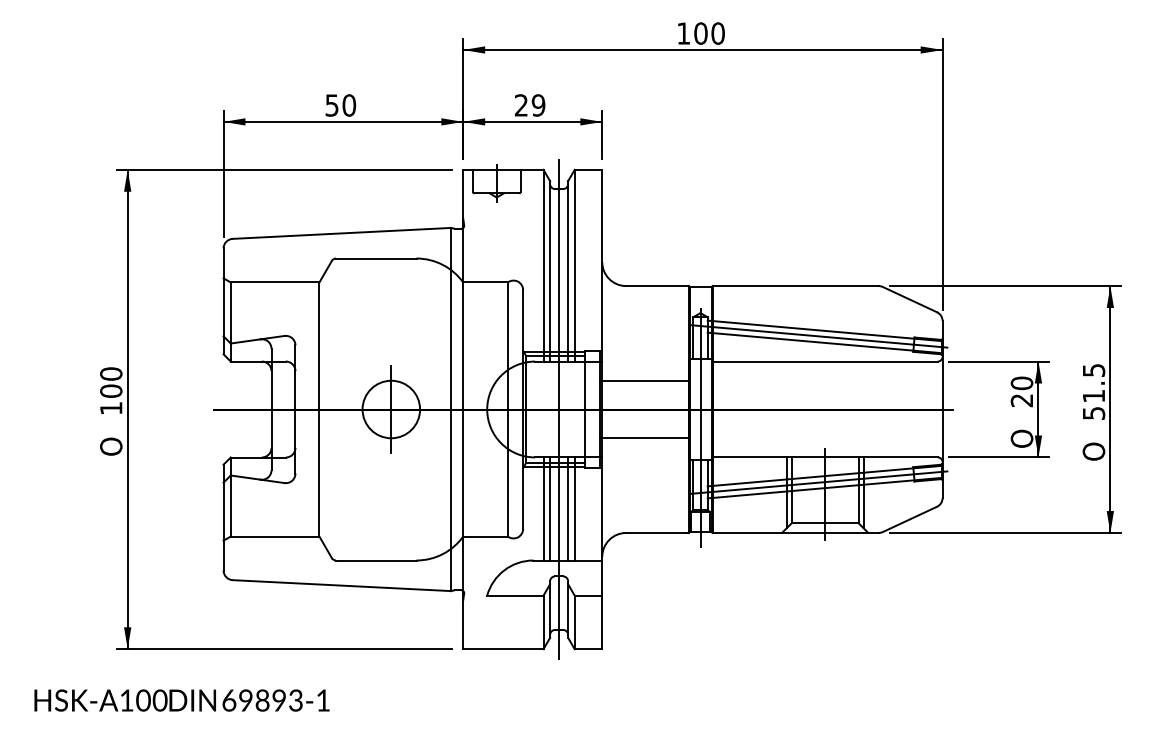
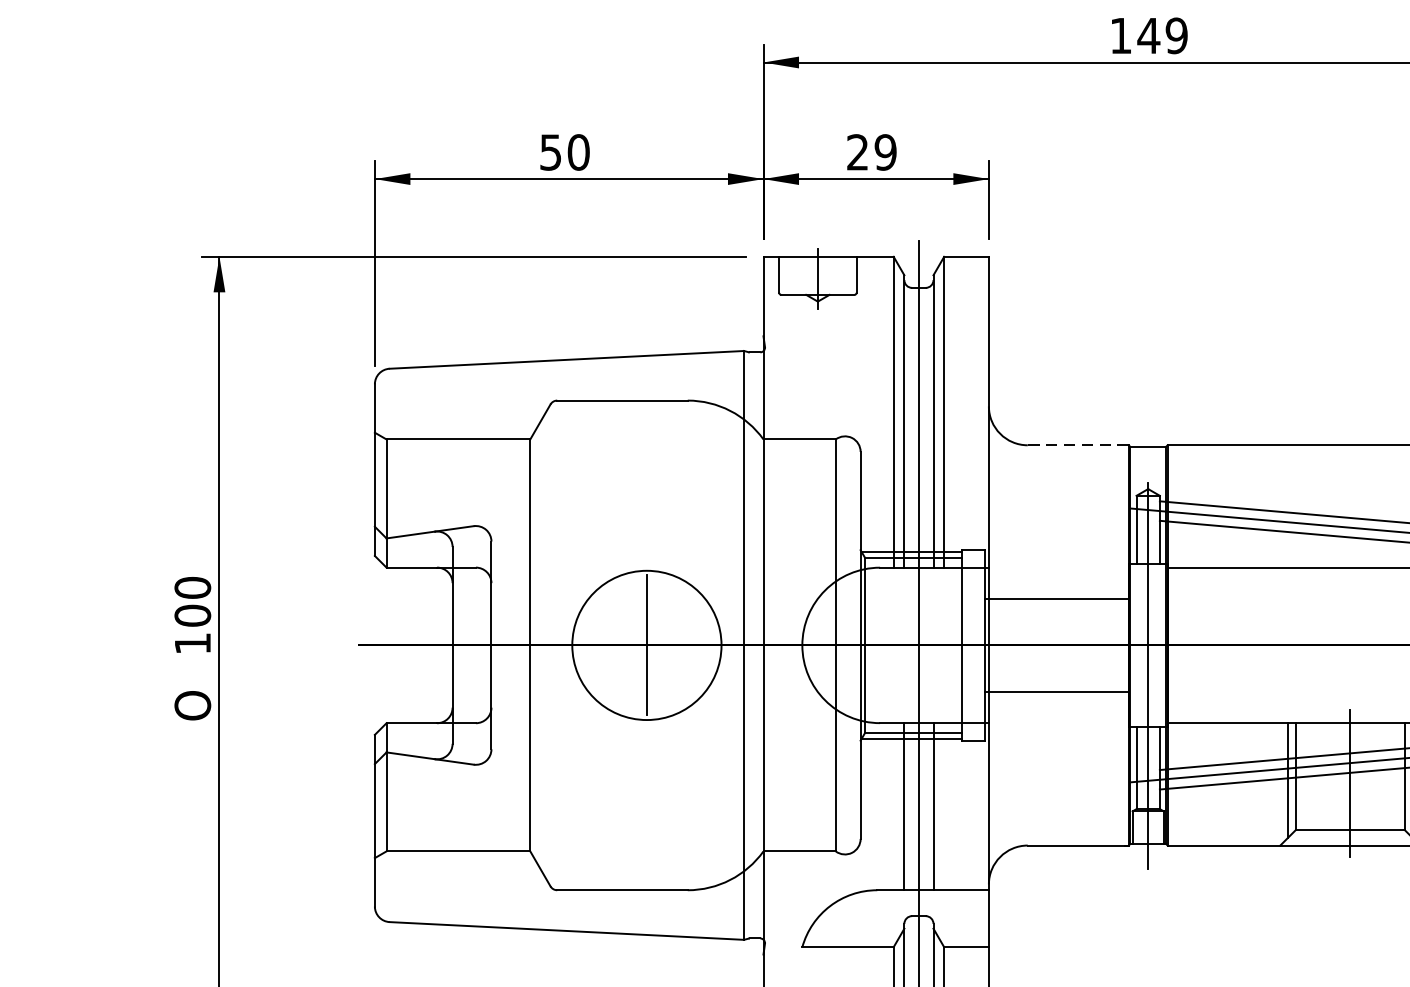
text: (708, 33) -> (1161, 35), 100 -> 149
line: (656, 286) -> (1076, 445), solid -> dashed
circle: (391, 409) -> (647, 645), size x1.6
line: (543, 508) -> (893, 805), removed
line: (574, 508) -> (943, 805), removed

